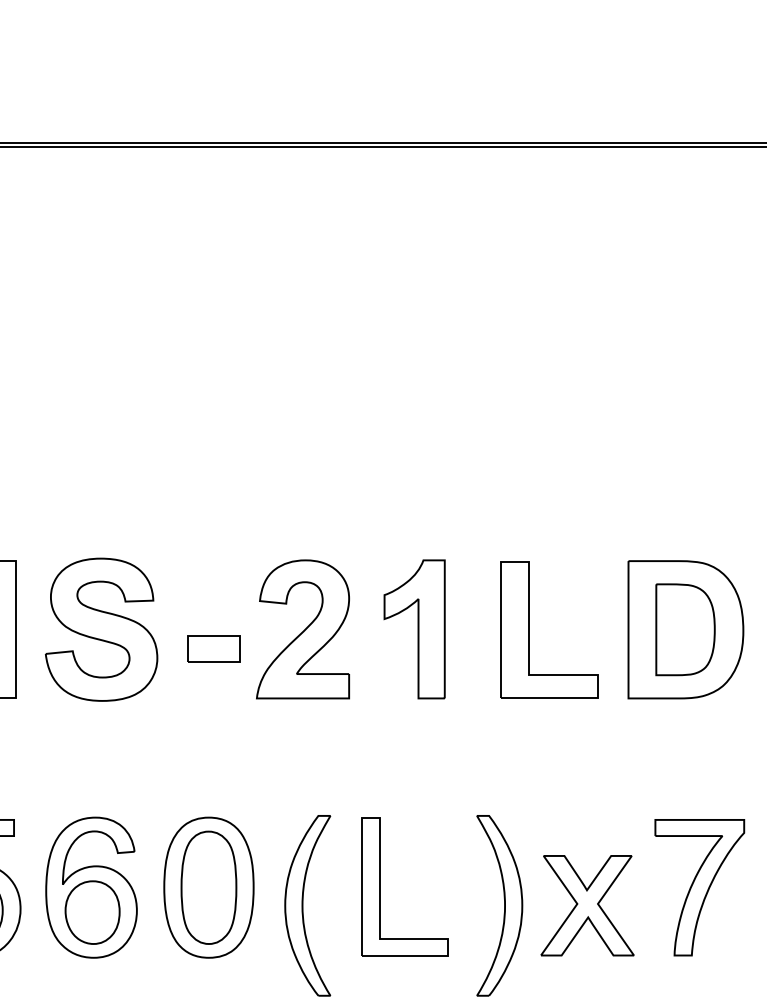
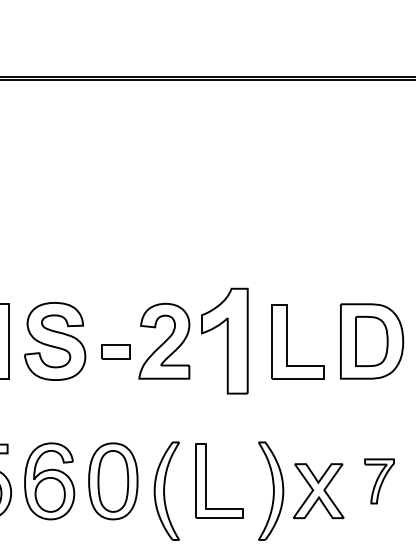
part: (413, 629) -> (224, 341), size x1.4
part: (699, 887) -> (379, 481), size x0.6

